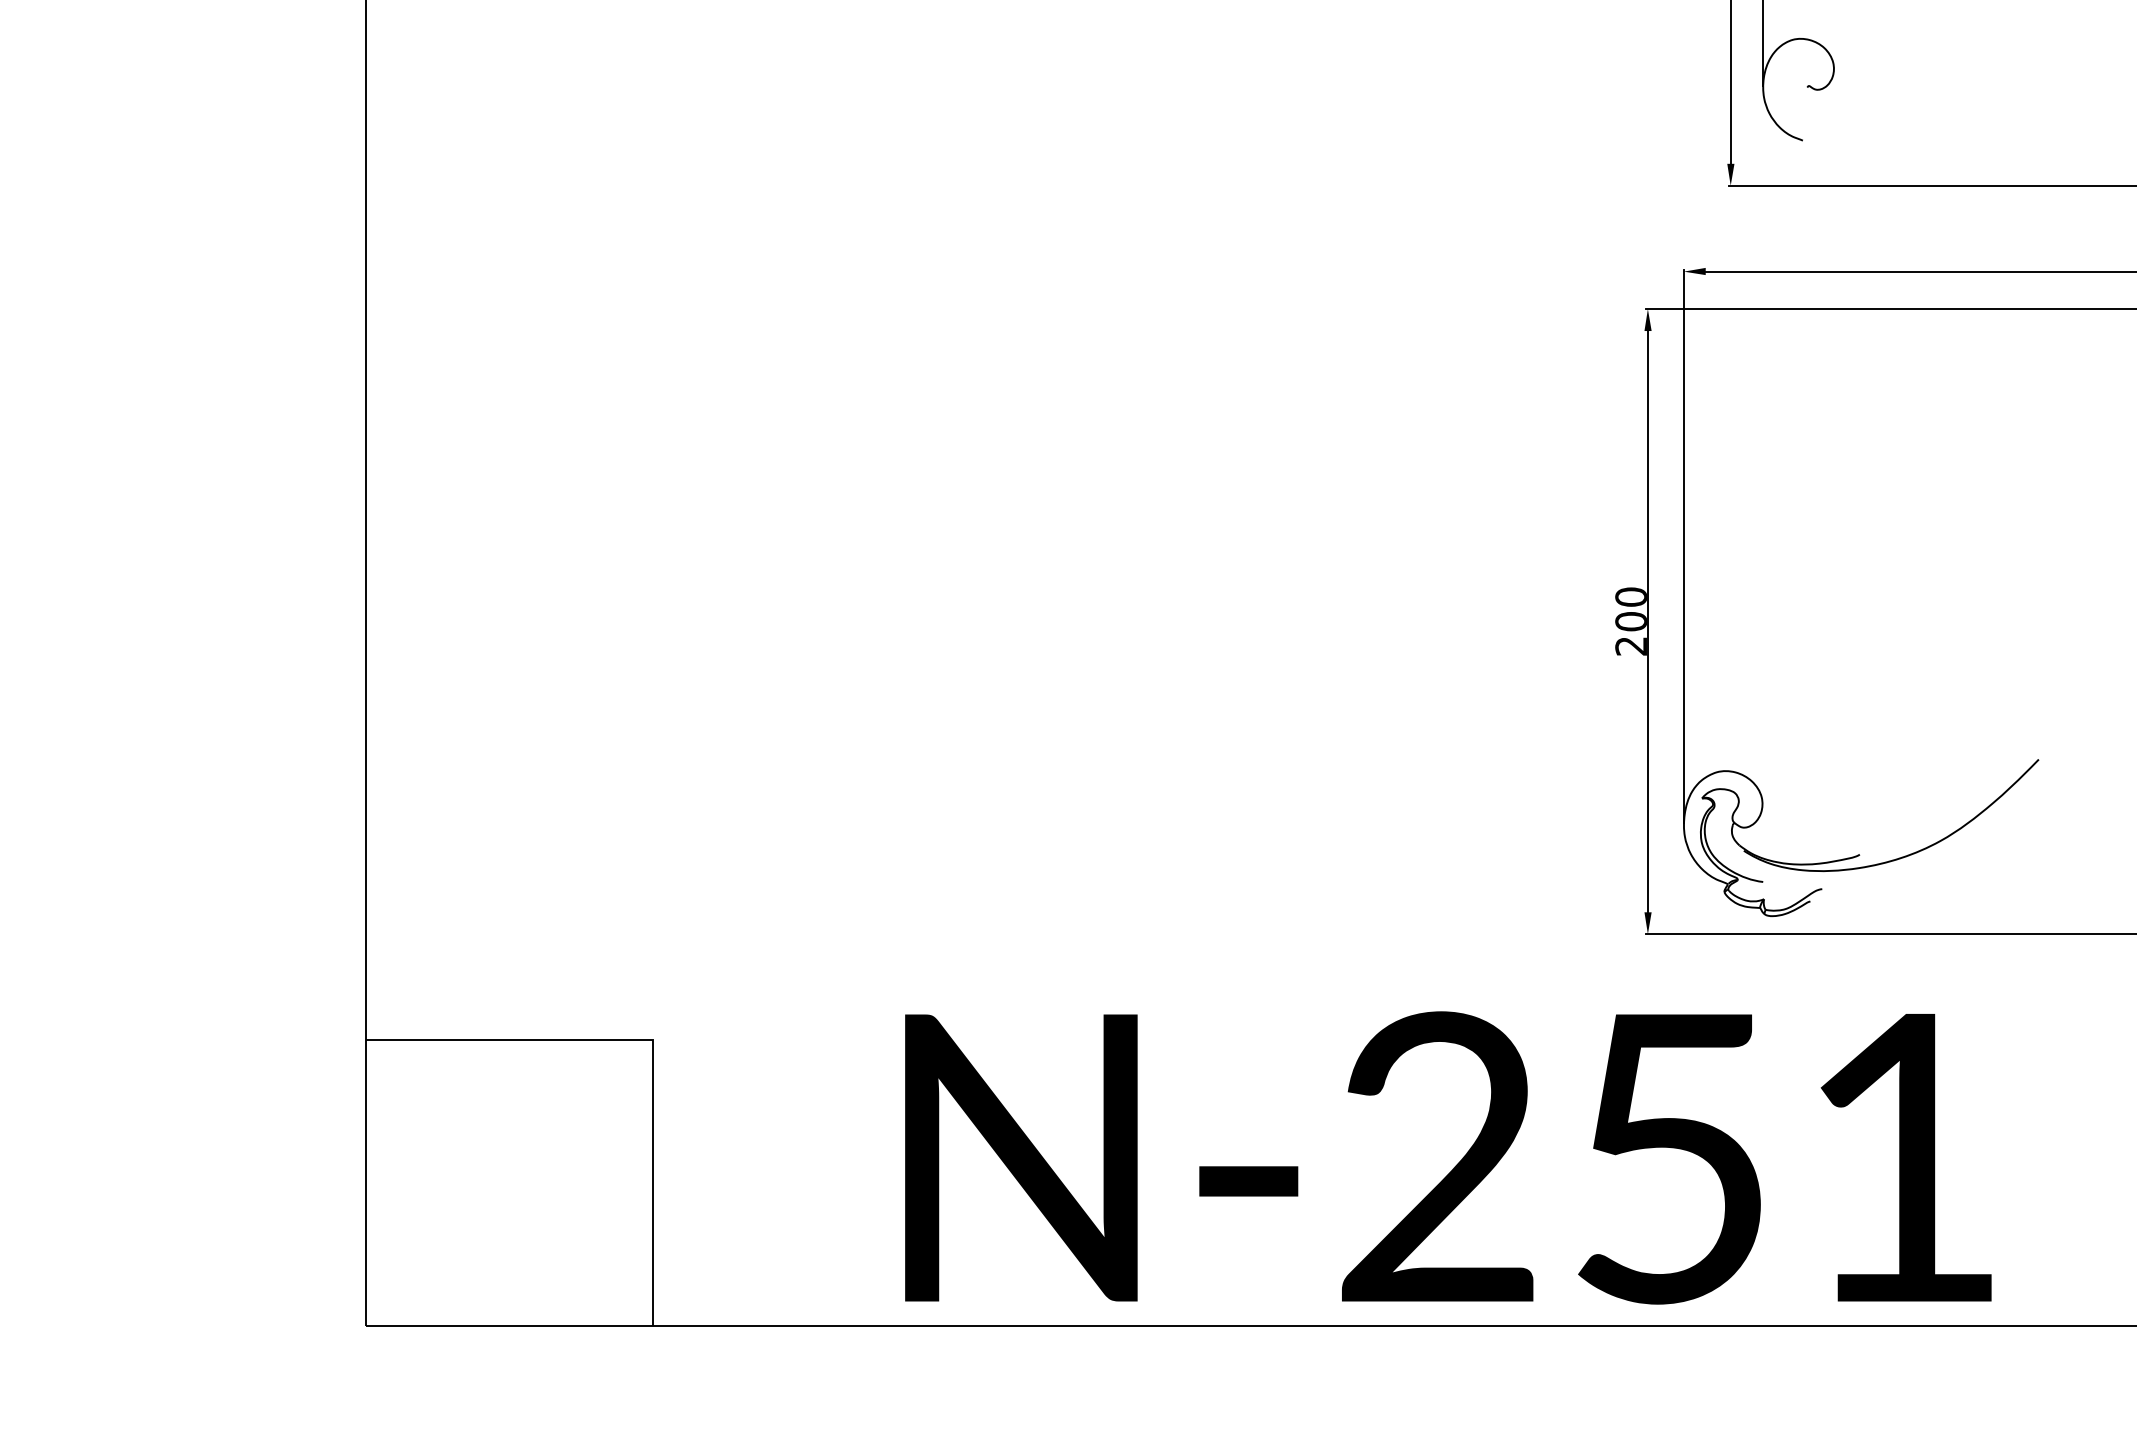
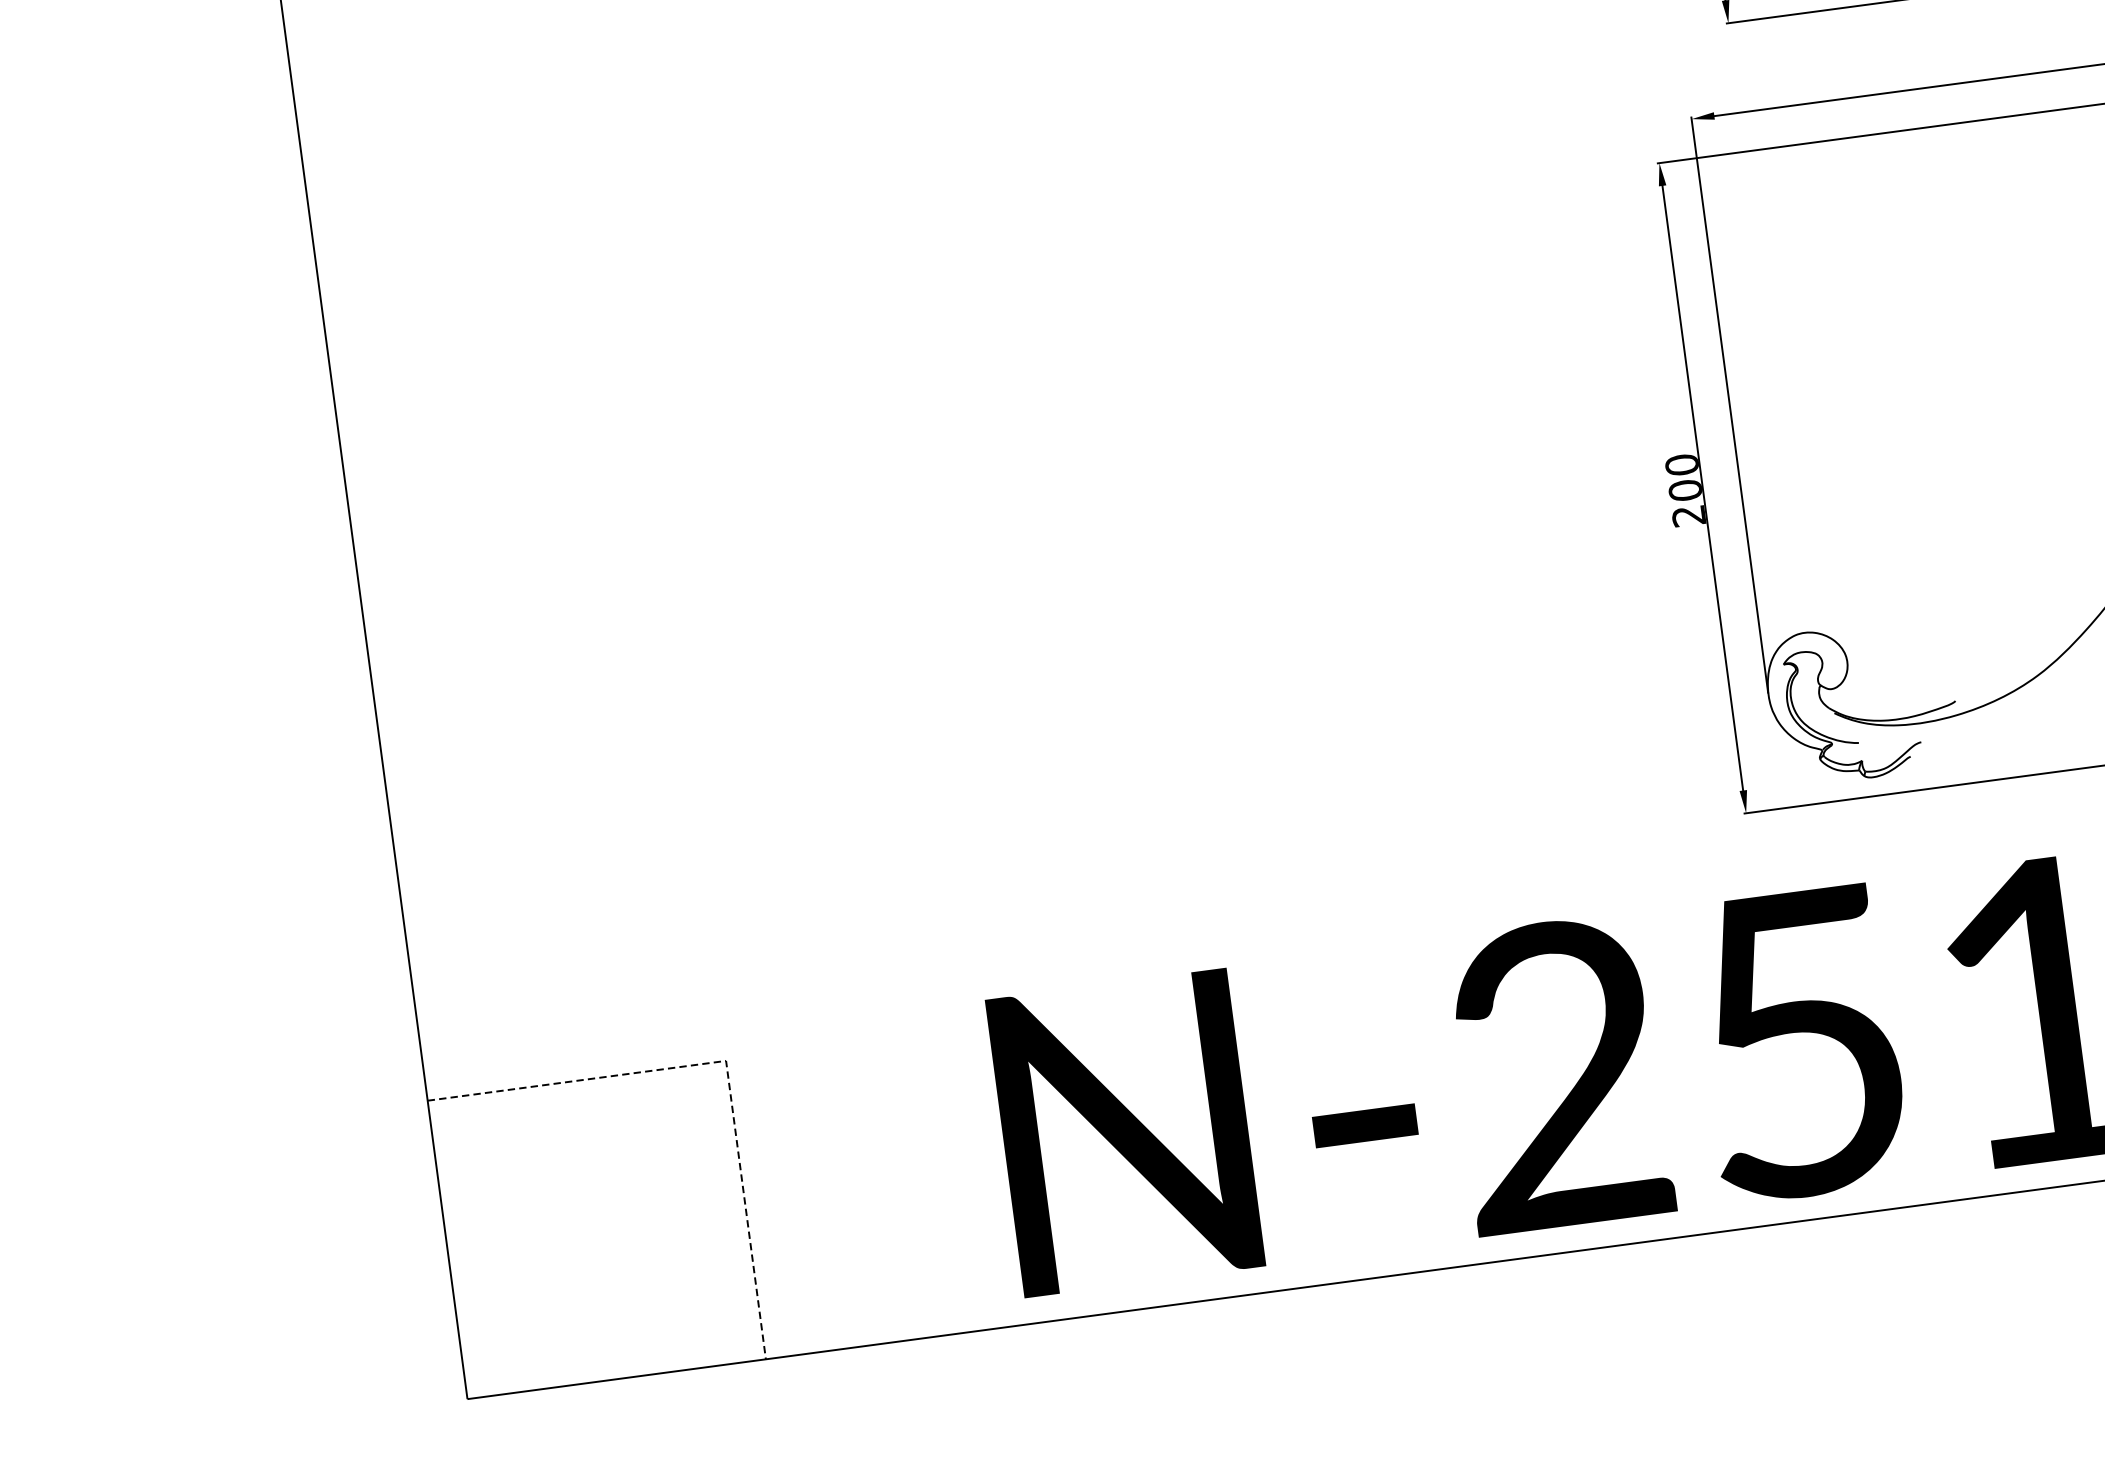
line: (653, 1039) -> (726, 1060), solid -> dashed

